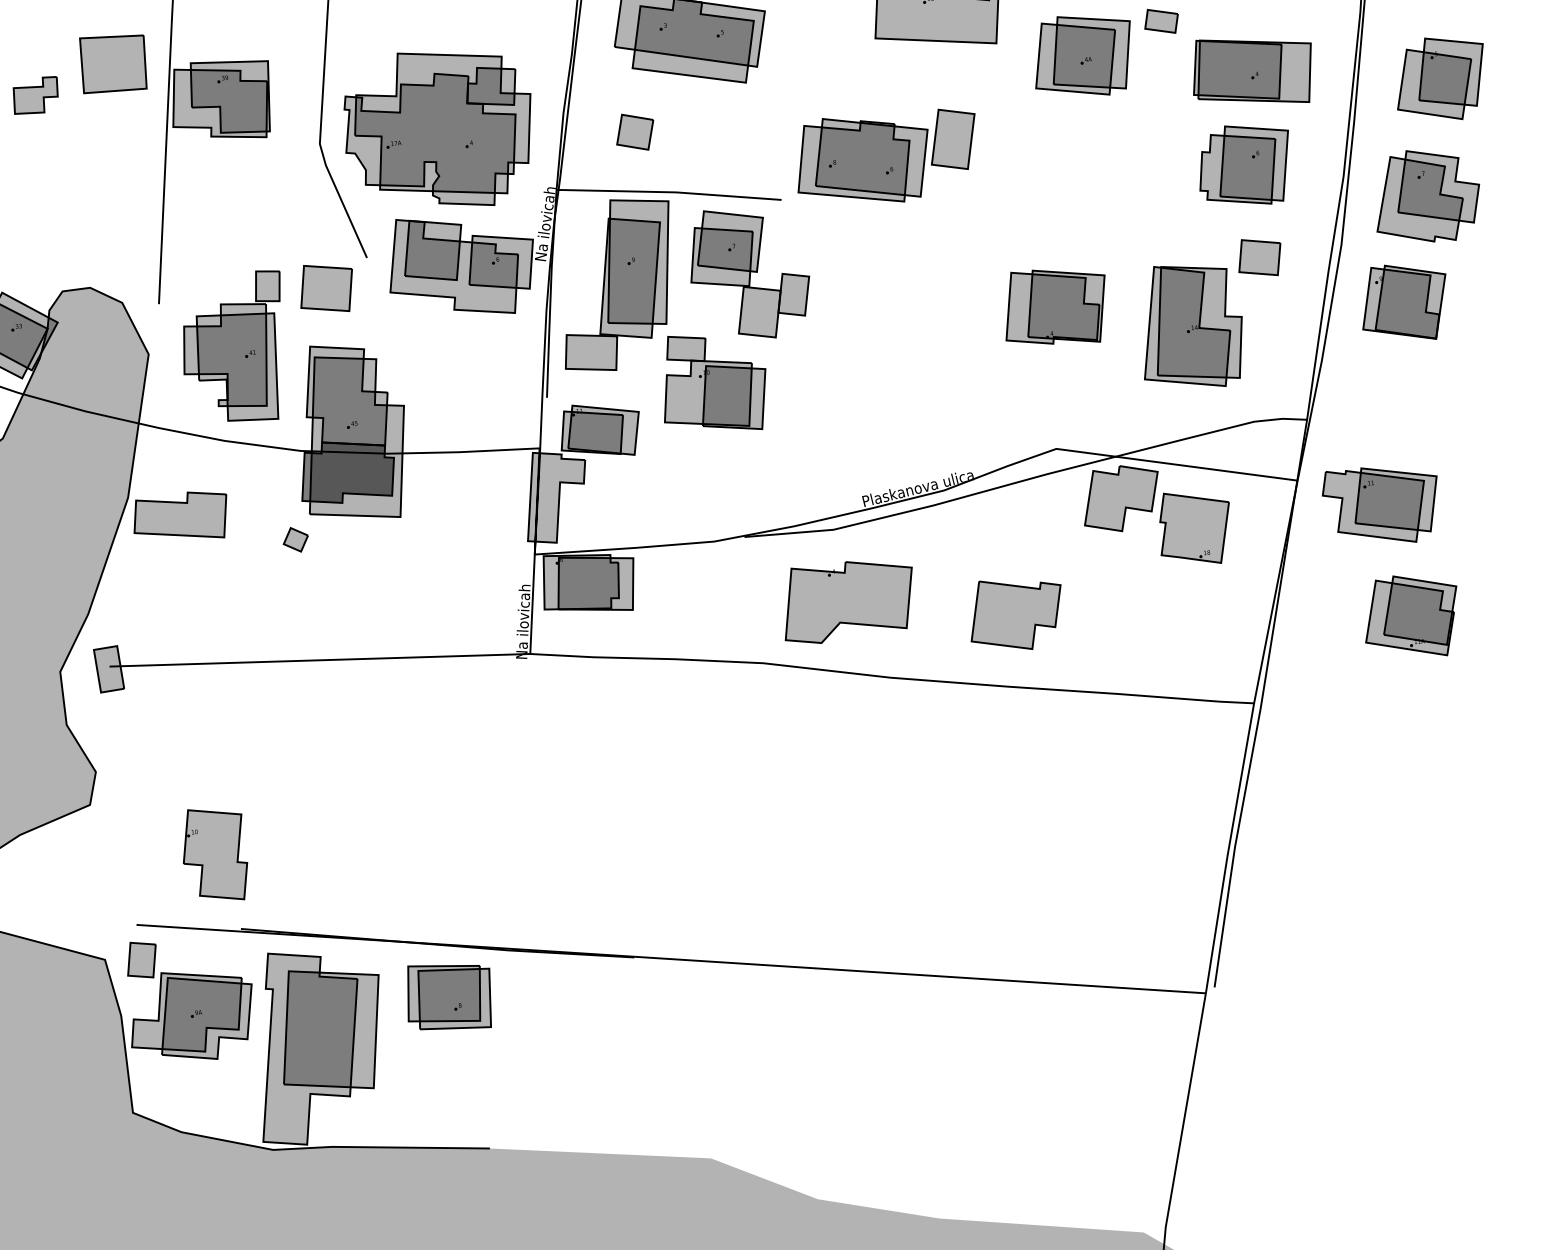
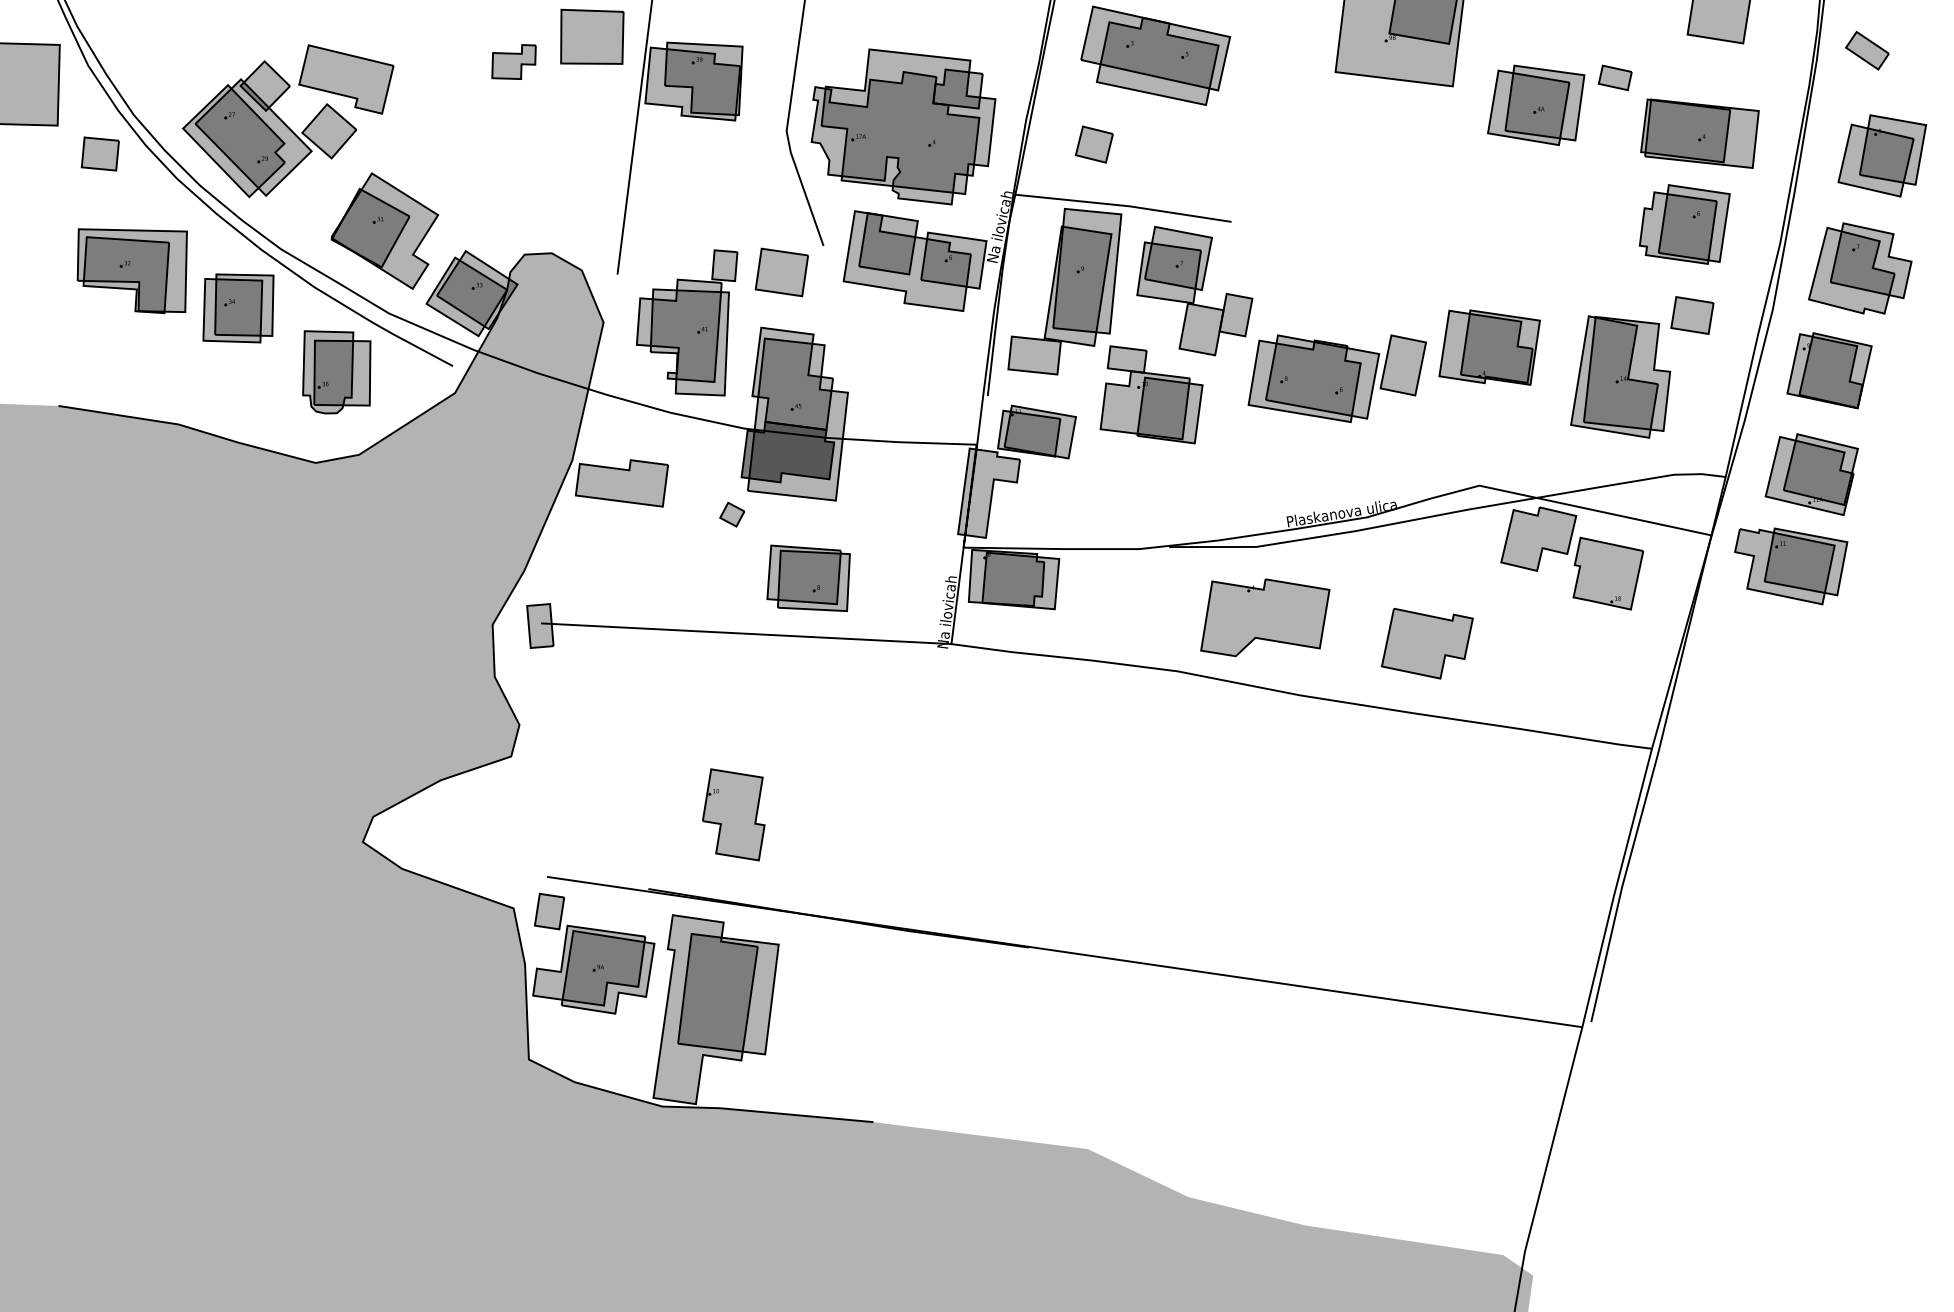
part: (886, 158) -> (1336, 378), moved
part: (1411, 616) -> (1811, 474), moved
part: (214, 854) -> (733, 814), moved
part: (449, 996) -> (808, 578), moved

